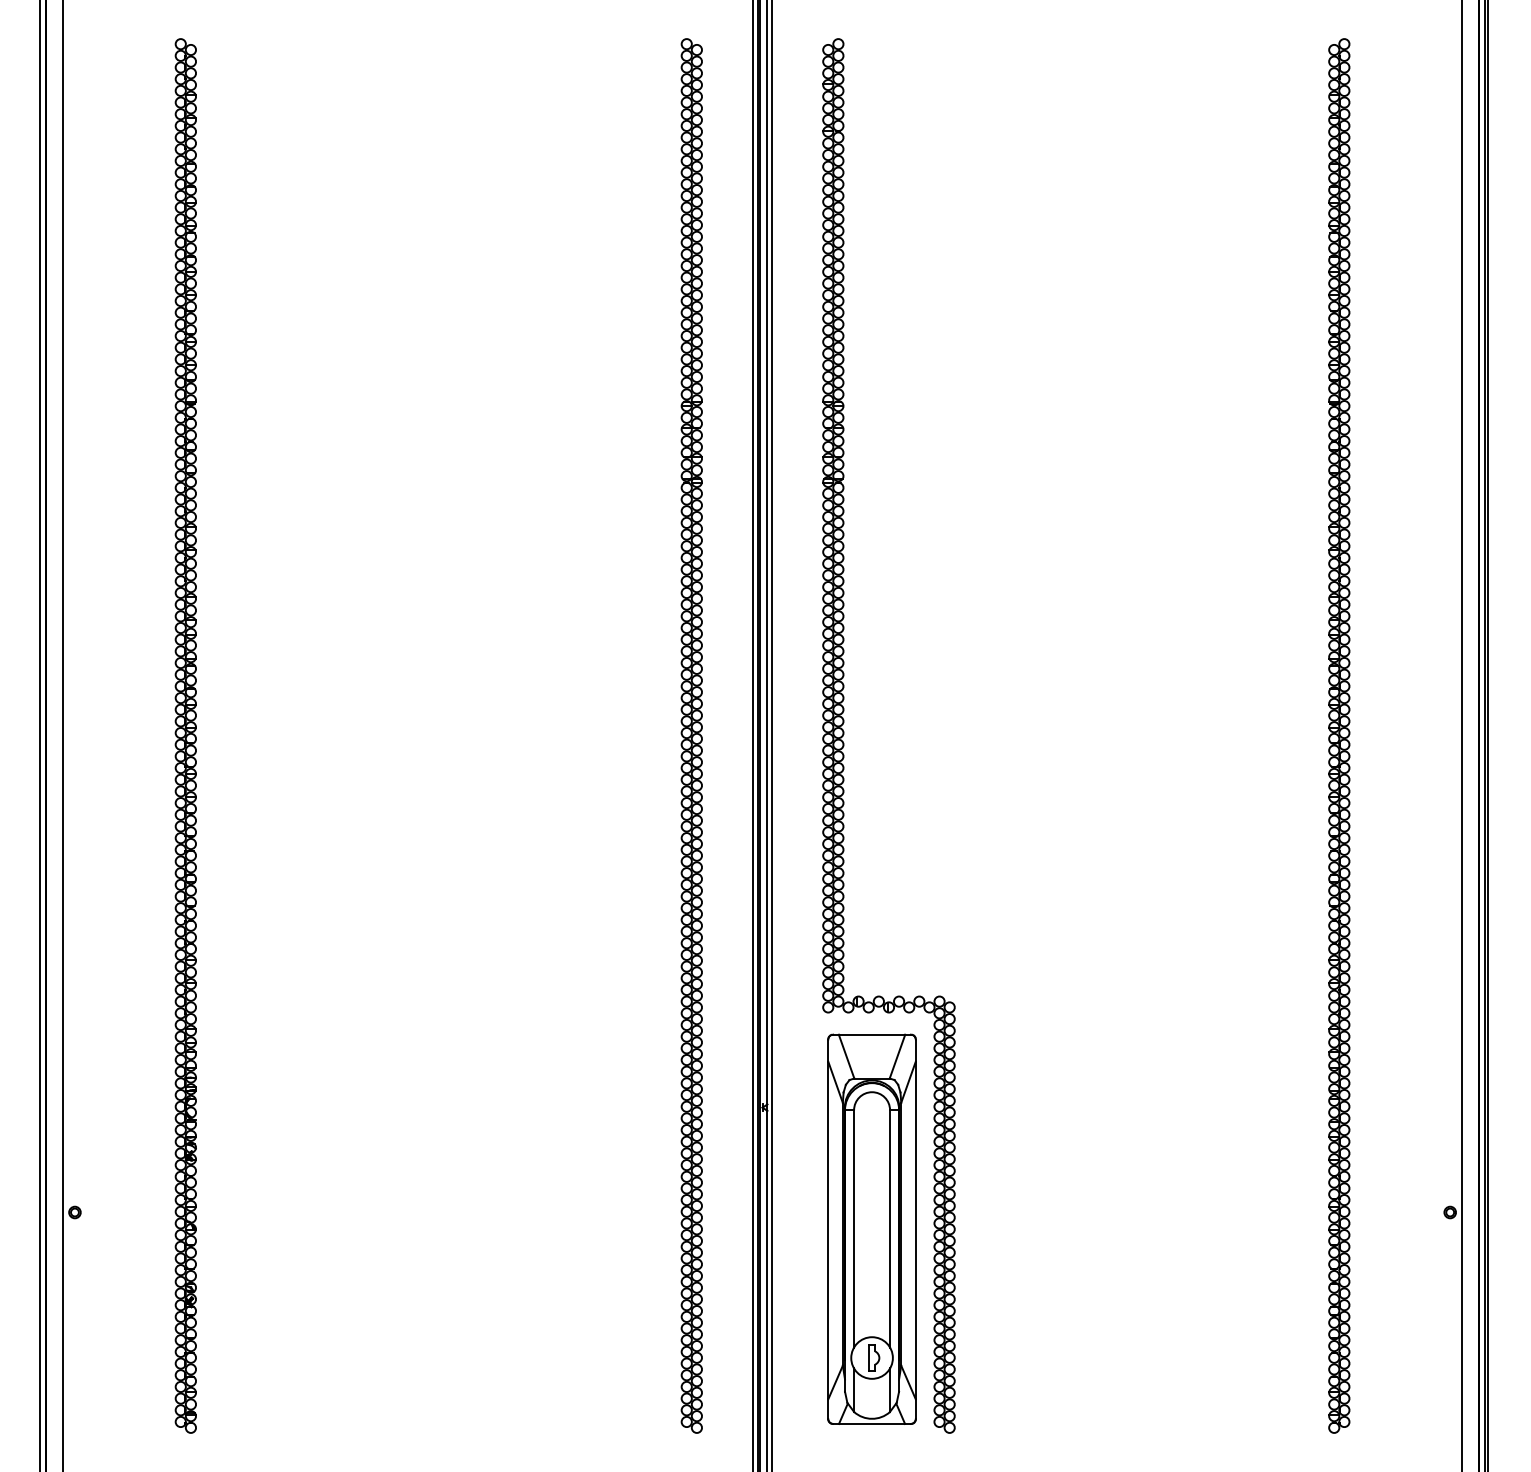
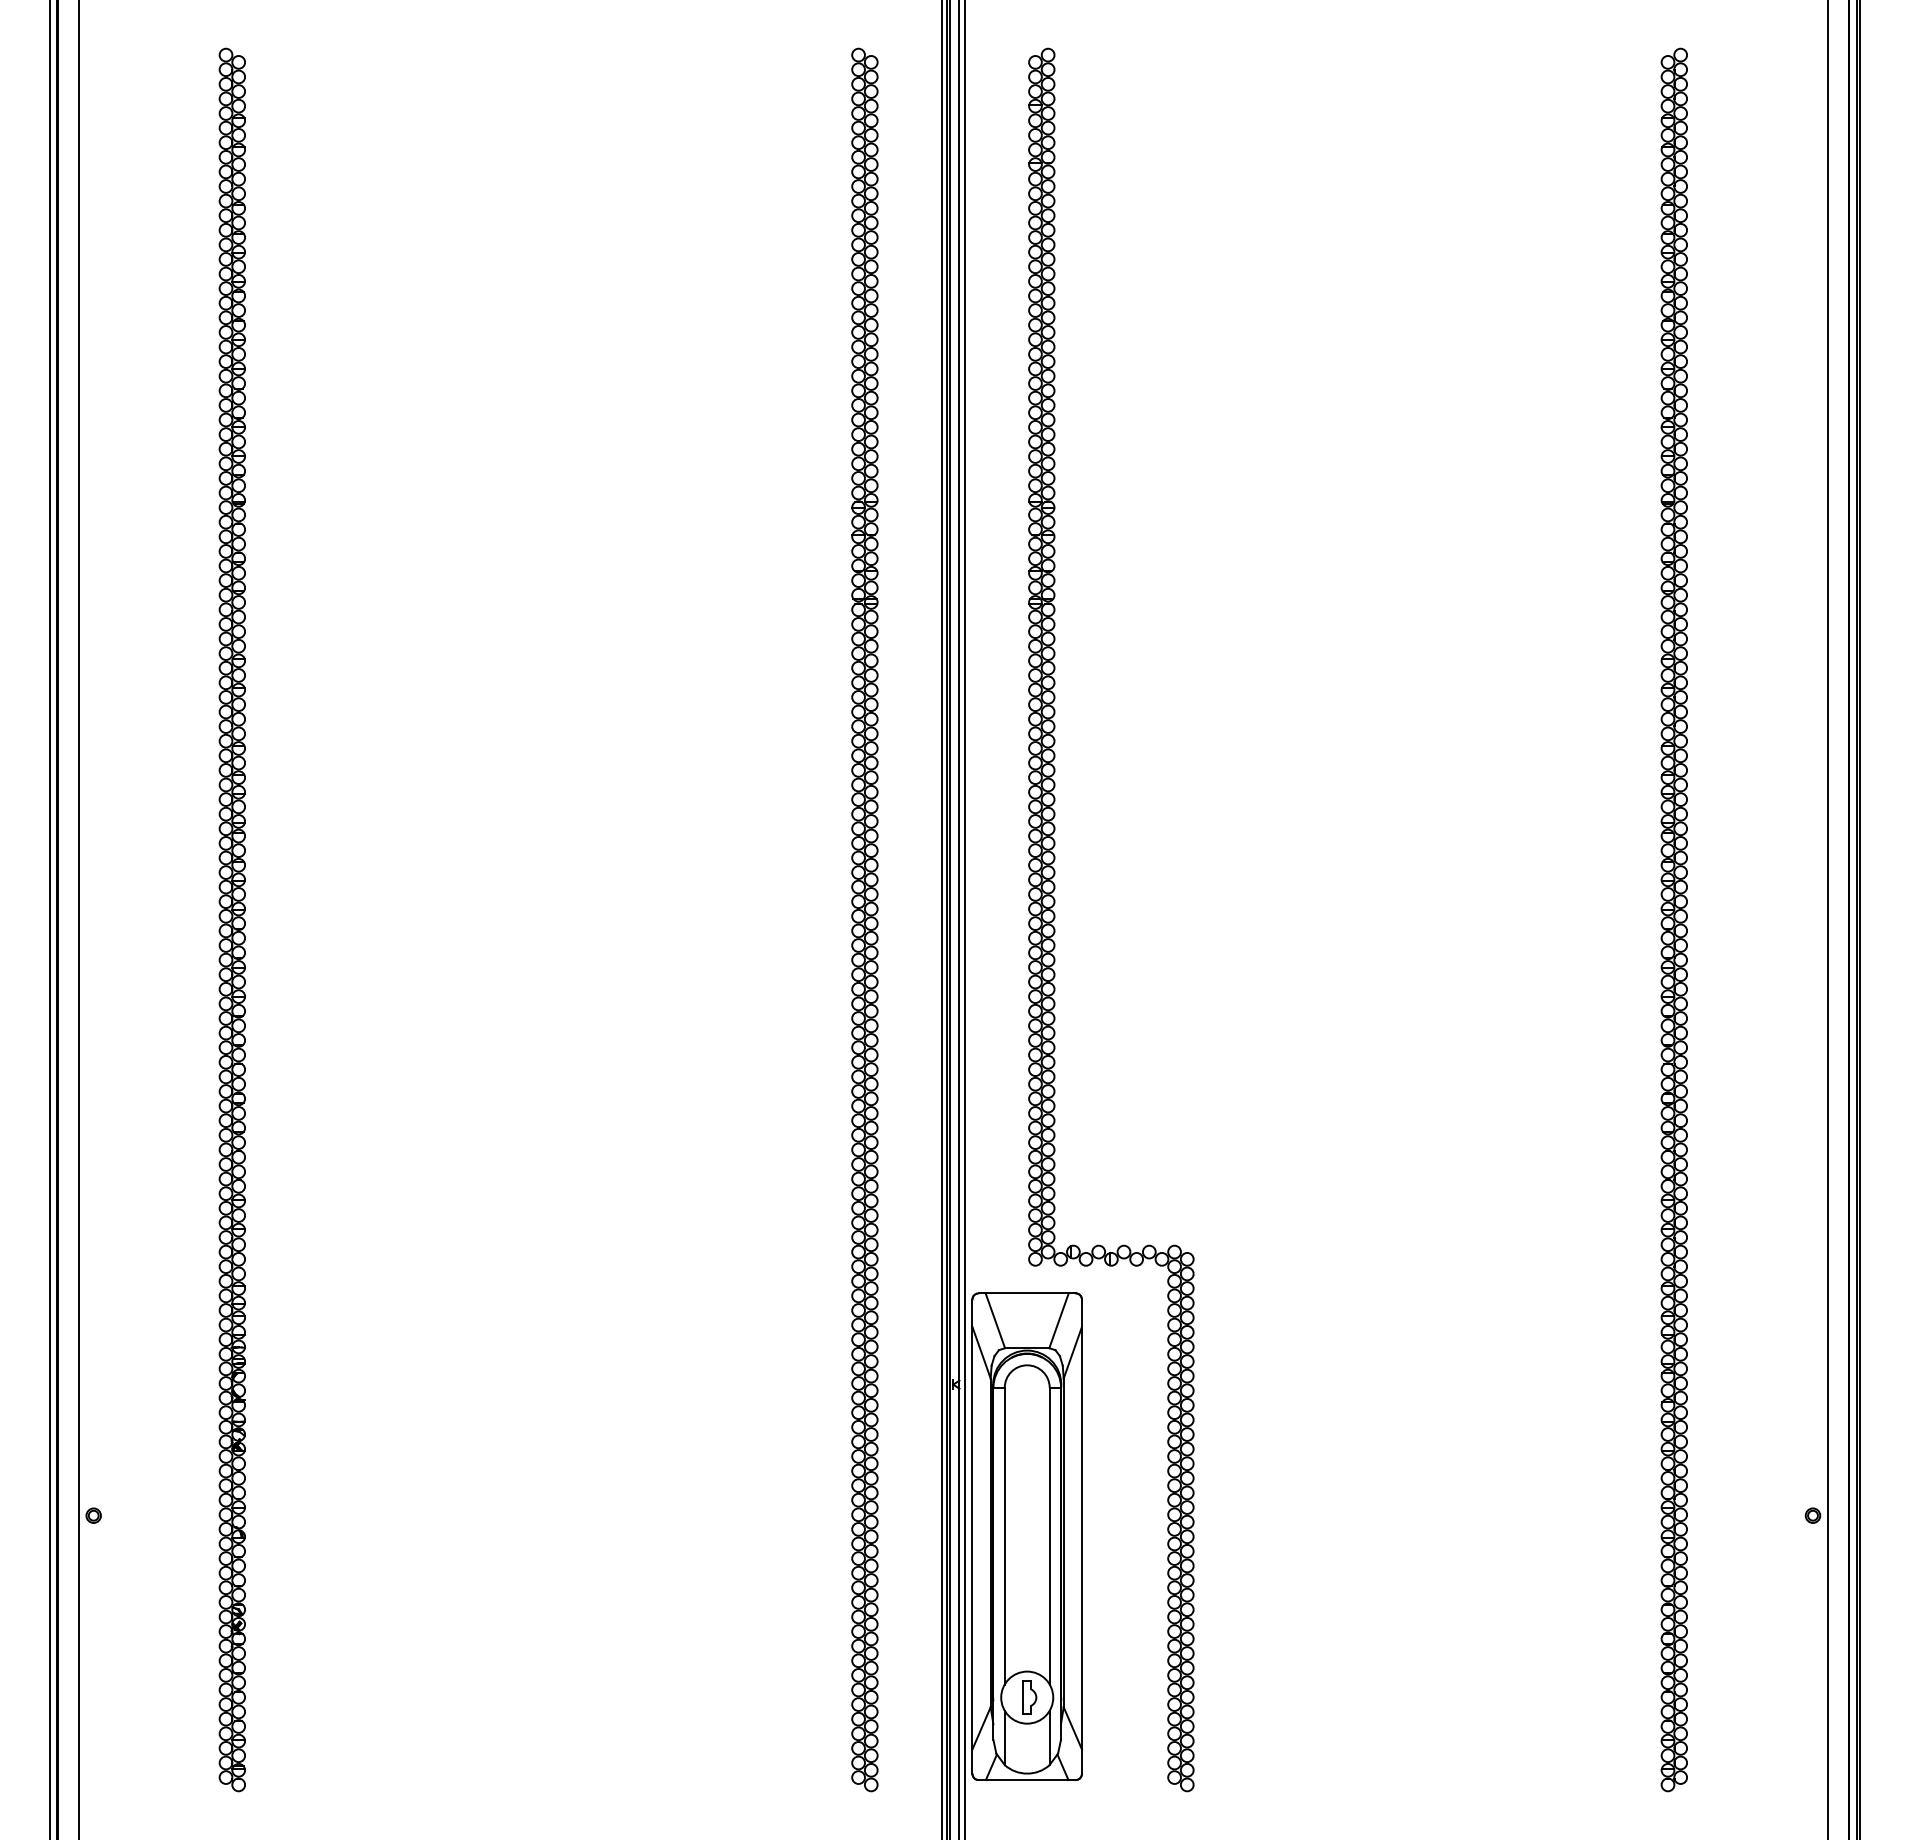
part: (871, 1229) -> (1026, 1536), moved

